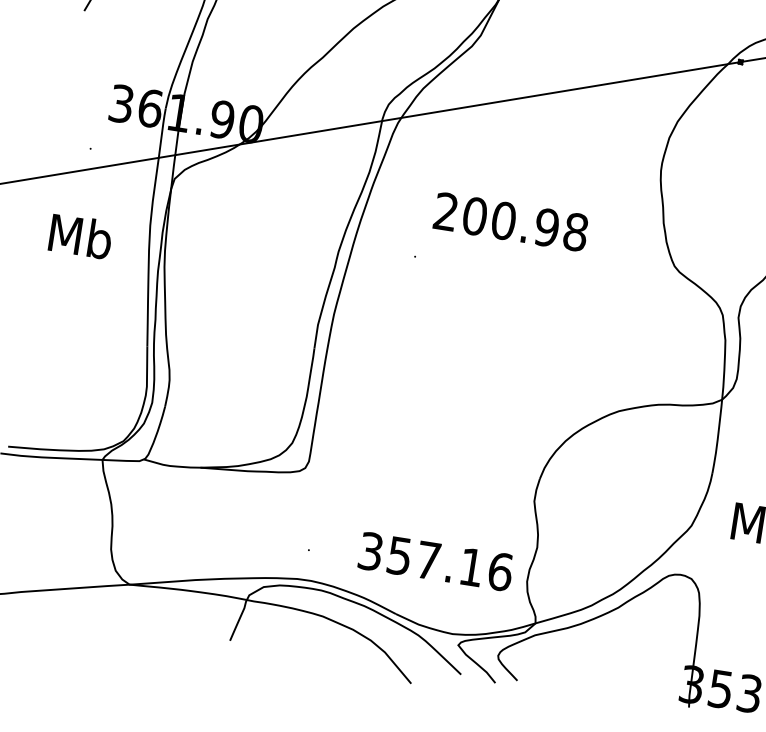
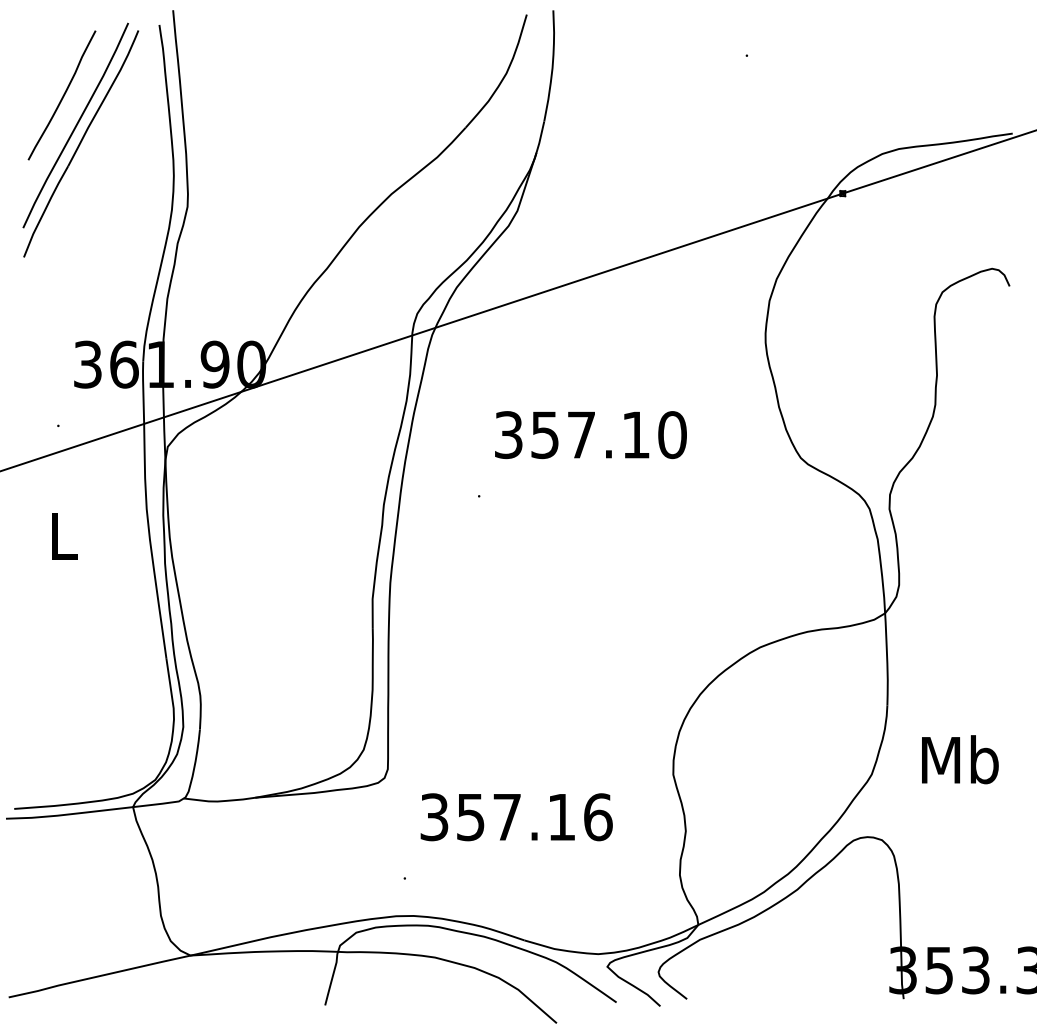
text: (510, 222) -> (590, 435), 200.98 -> 357.10
text: (81, 236) -> (63, 535), Mb -> L
text: (435, 561) -> (516, 817), moved

